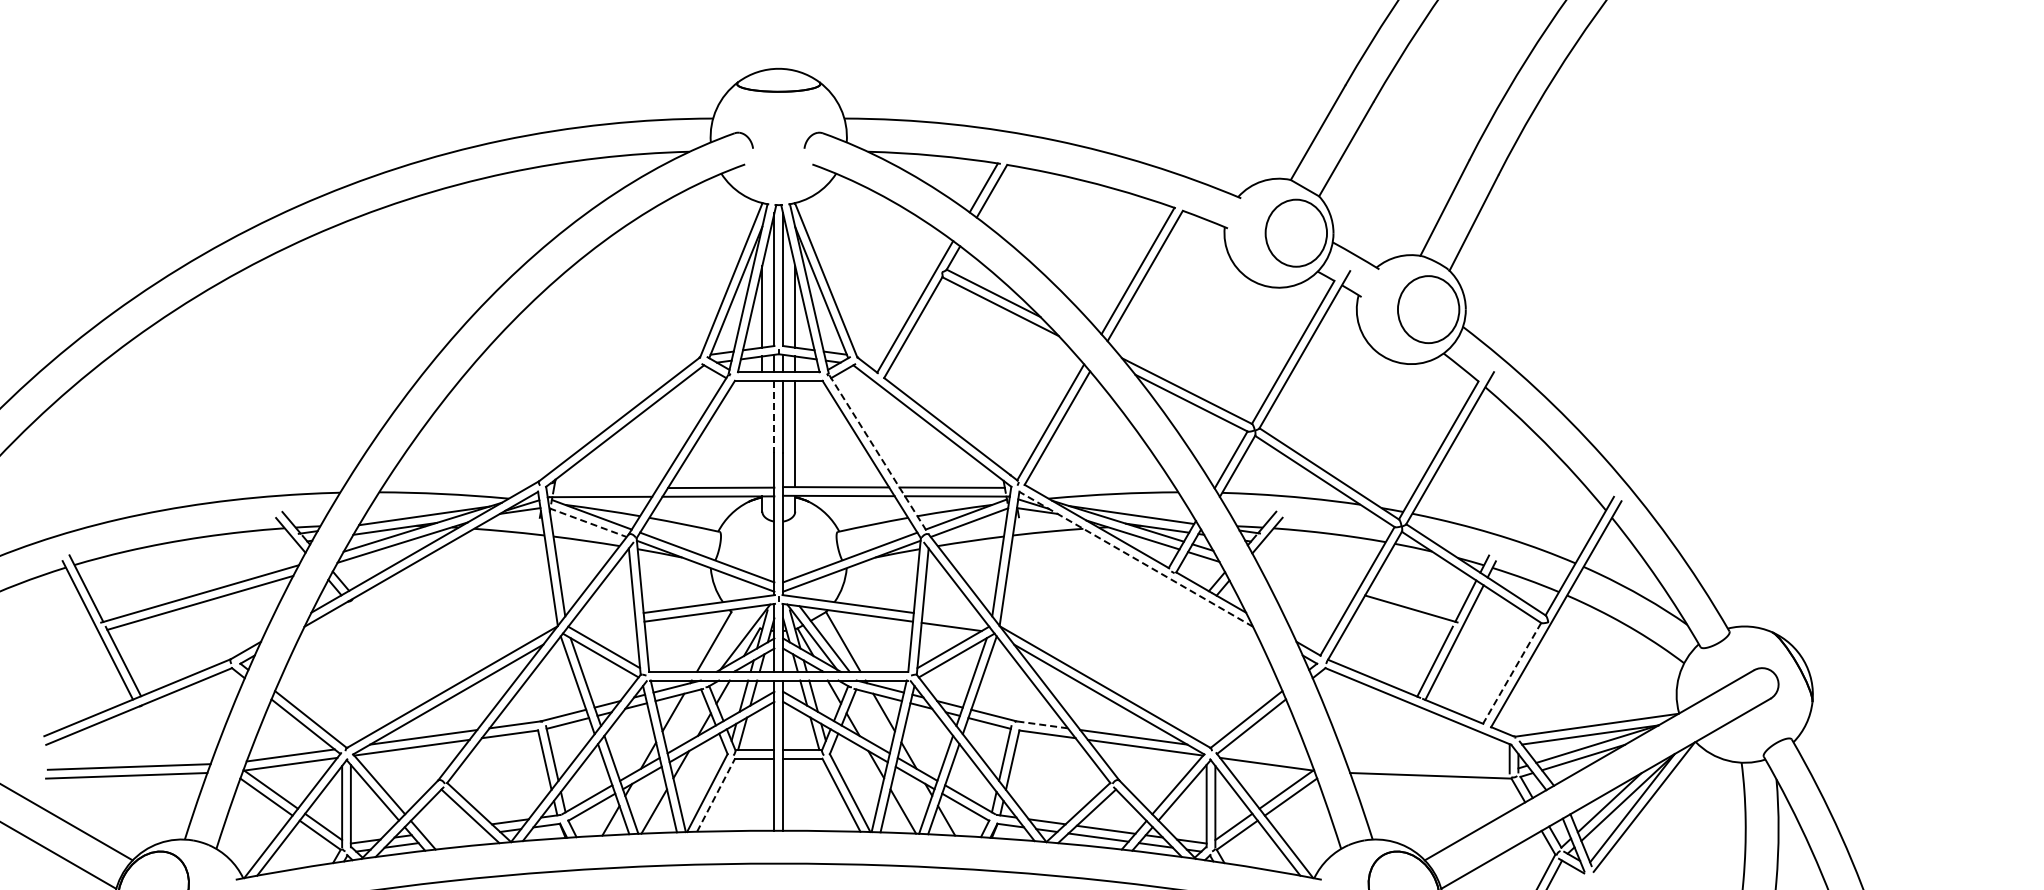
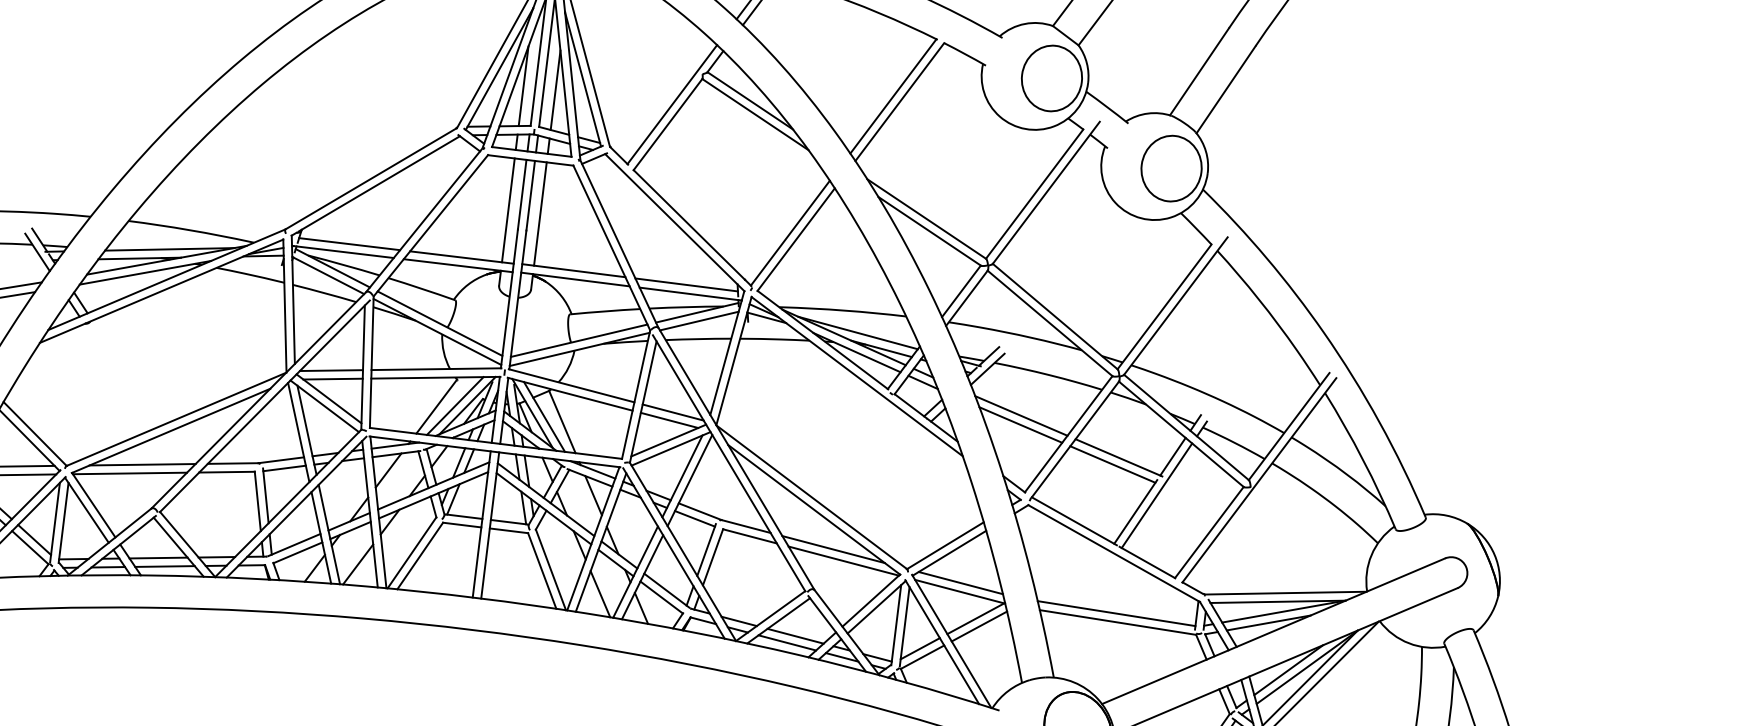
line: (774, 416) -> (522, 194), dashed -> solid
line: (762, 433) -> (508, 209), added
line: (879, 454) -> (619, 243), dashed -> solid
line: (605, 488) -> (349, 244), added
line: (588, 522) -> (328, 275), dashed -> solid
line: (1136, 559) -> (857, 376), dashed -> solid
line: (1307, 578) -> (1021, 415), added
line: (1307, 587) -> (1020, 424), added
line: (1405, 616) -> (1112, 464), added
line: (603, 618) -> (331, 370), added
line: (954, 618) -> (673, 412), added
line: (605, 626) -> (332, 378), added
line: (732, 638) -> (454, 405), added
line: (1511, 673) -> (1208, 532), dashed -> solid
line: (1042, 724) -> (746, 526), dashed -> solid
line: (1266, 755) -> (960, 583), added
line: (1427, 766) -> (1115, 613), added
line: (716, 794) -> (420, 555), dashed -> solid
line: (451, 829) -> (158, 557), added
line: (458, 837) -> (164, 566), added

